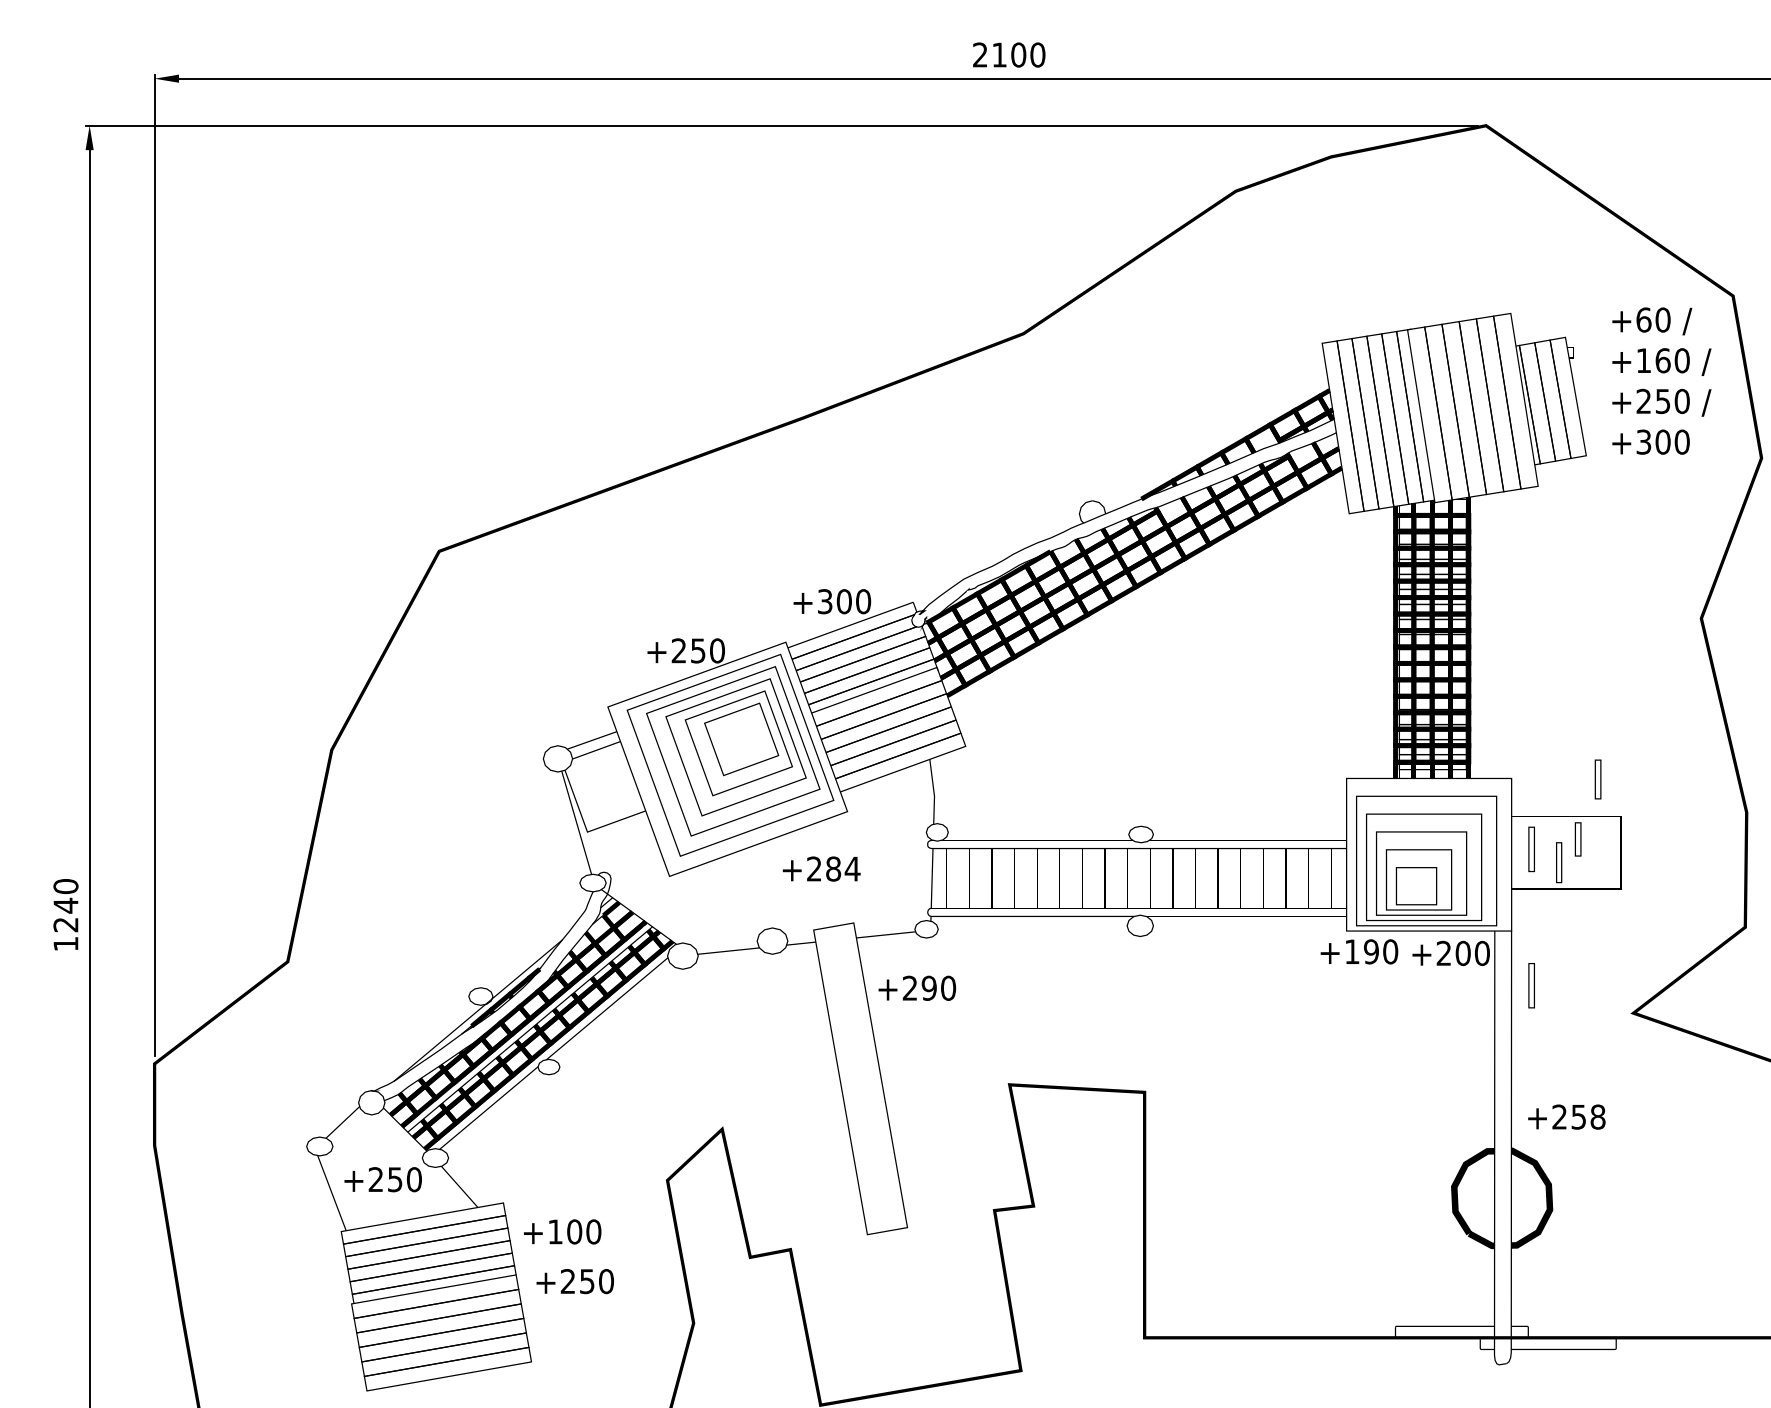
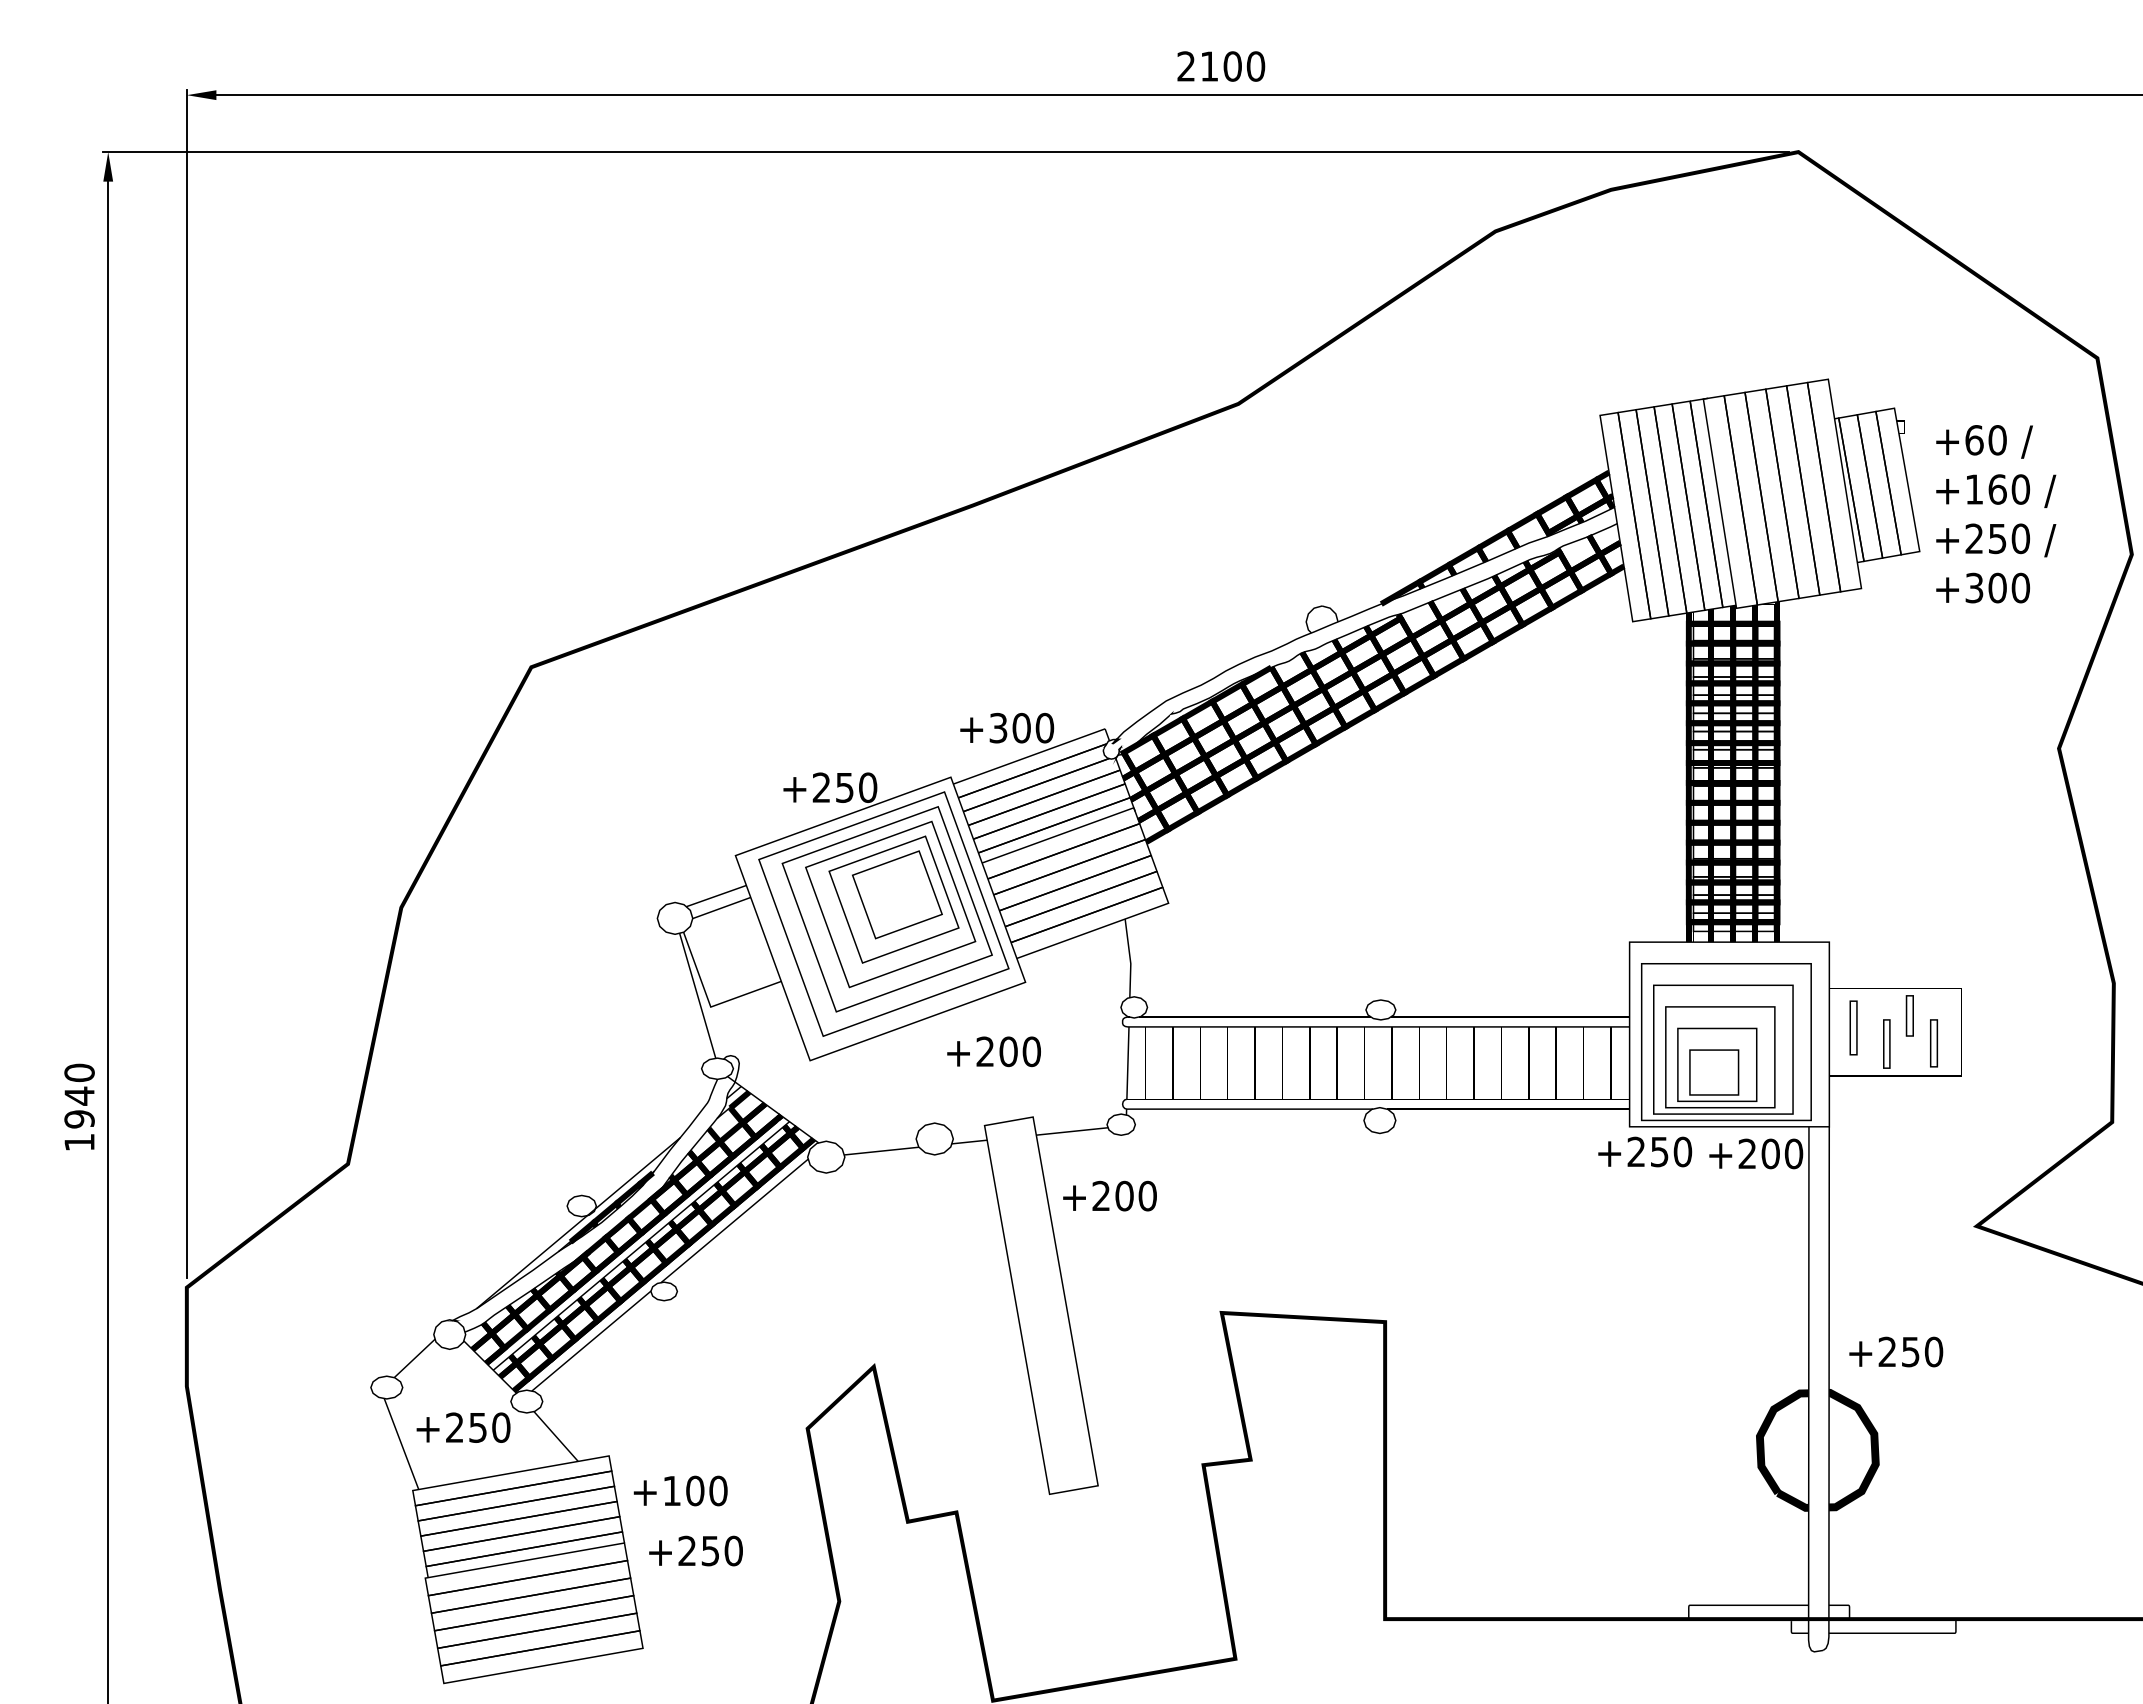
text: (1662, 381) -> (1996, 514), moved
part: (1597, 779) -> (1933, 1043), moved
text: (843, 868) -> (1020, 1051), +284 -> +200
text: (65, 925) -> (79, 1119), 1240 -> 1940
text: (1361, 951) -> (1647, 1151), +190 -> +250
part: (1531, 985) -> (1853, 1192), removed
text: (929, 988) -> (1124, 1196), +290 -> +200
text: (1597, 1116) -> (1933, 1351), +258 -> +250

